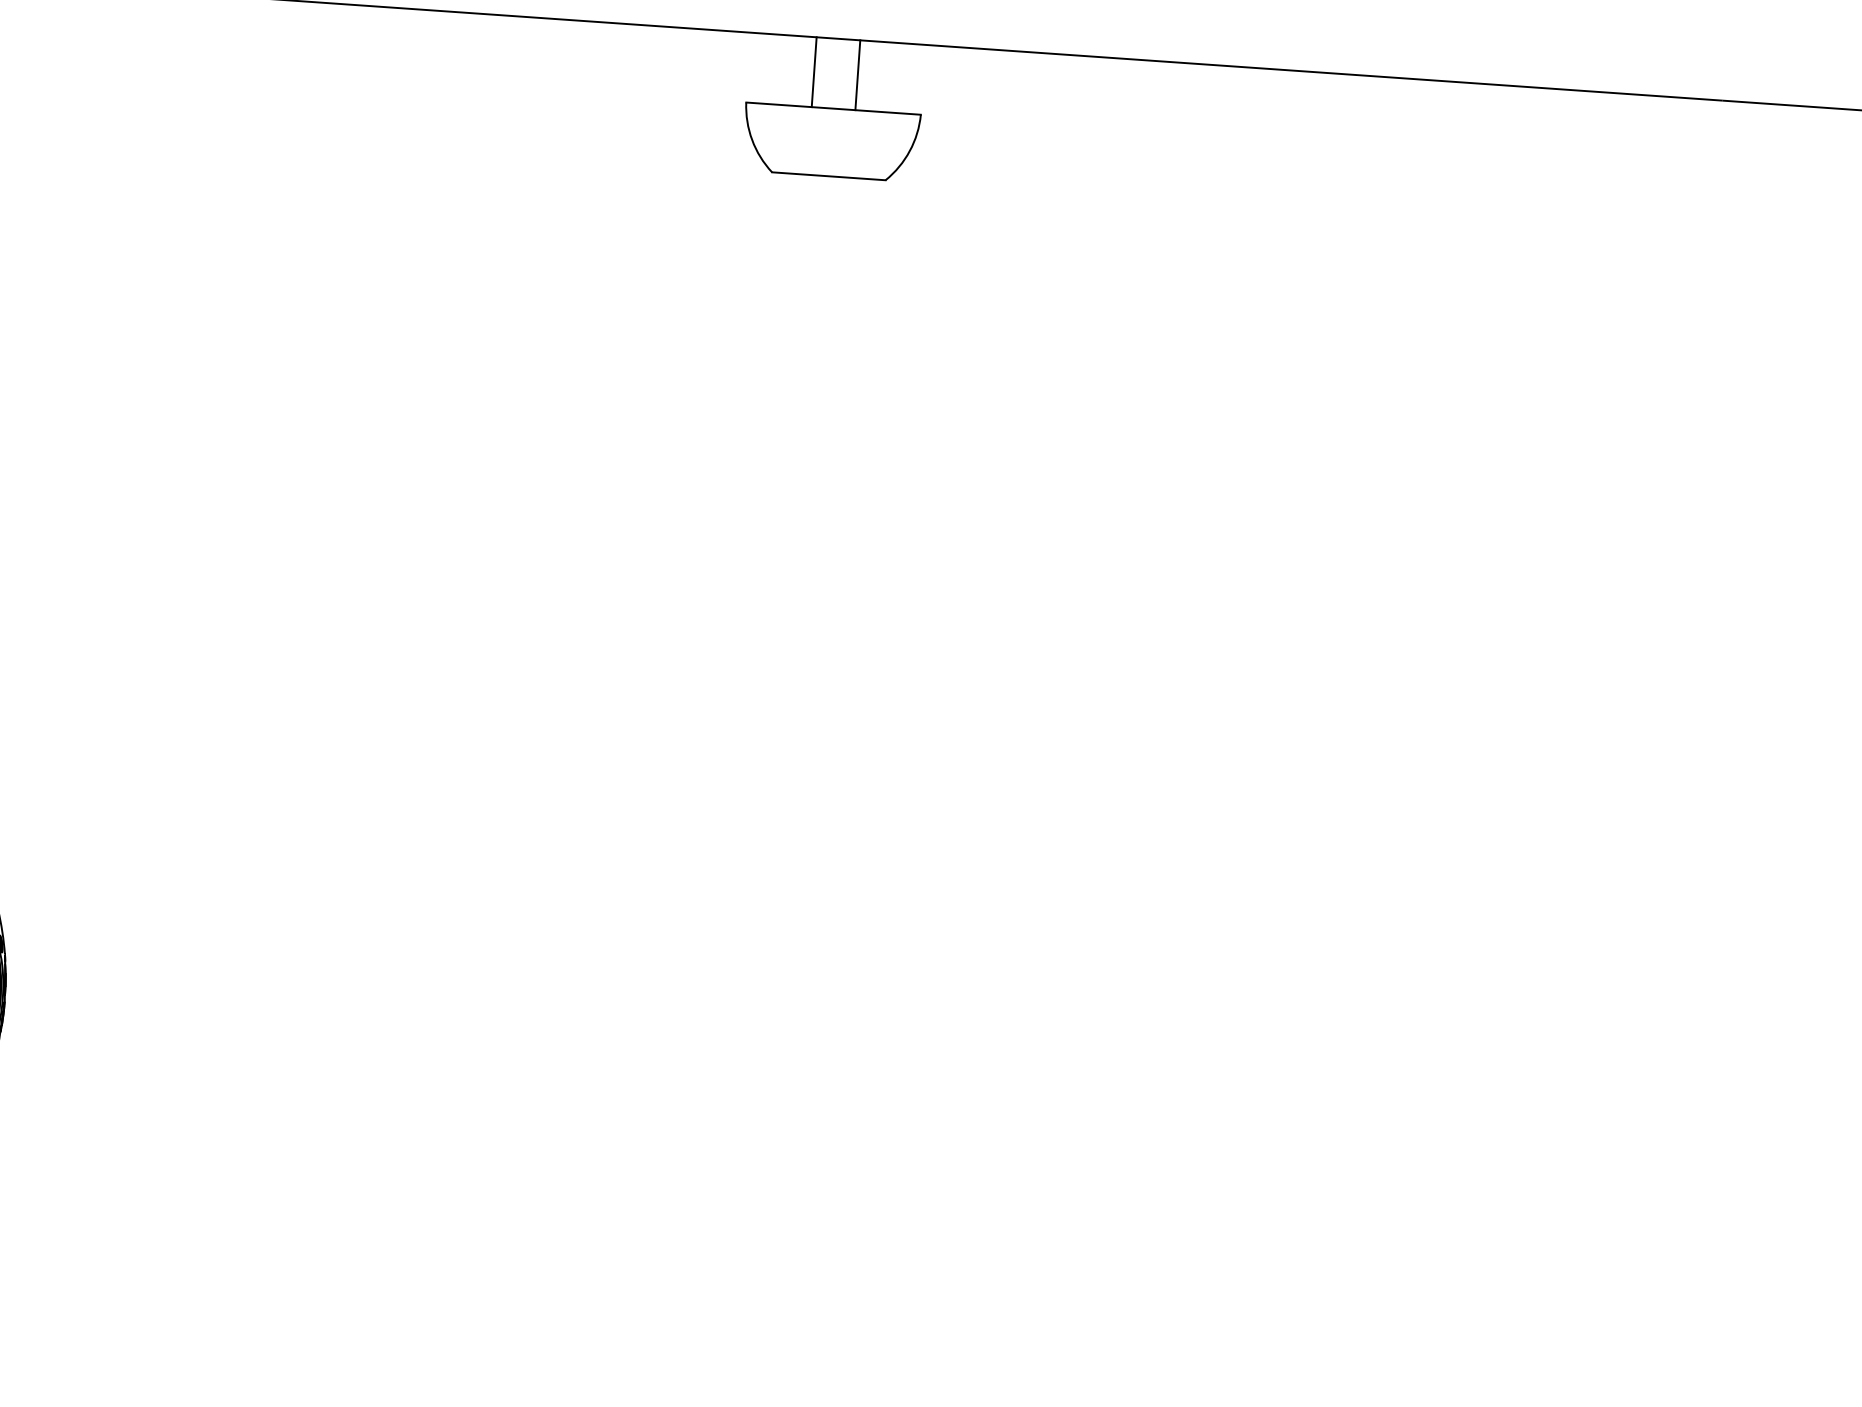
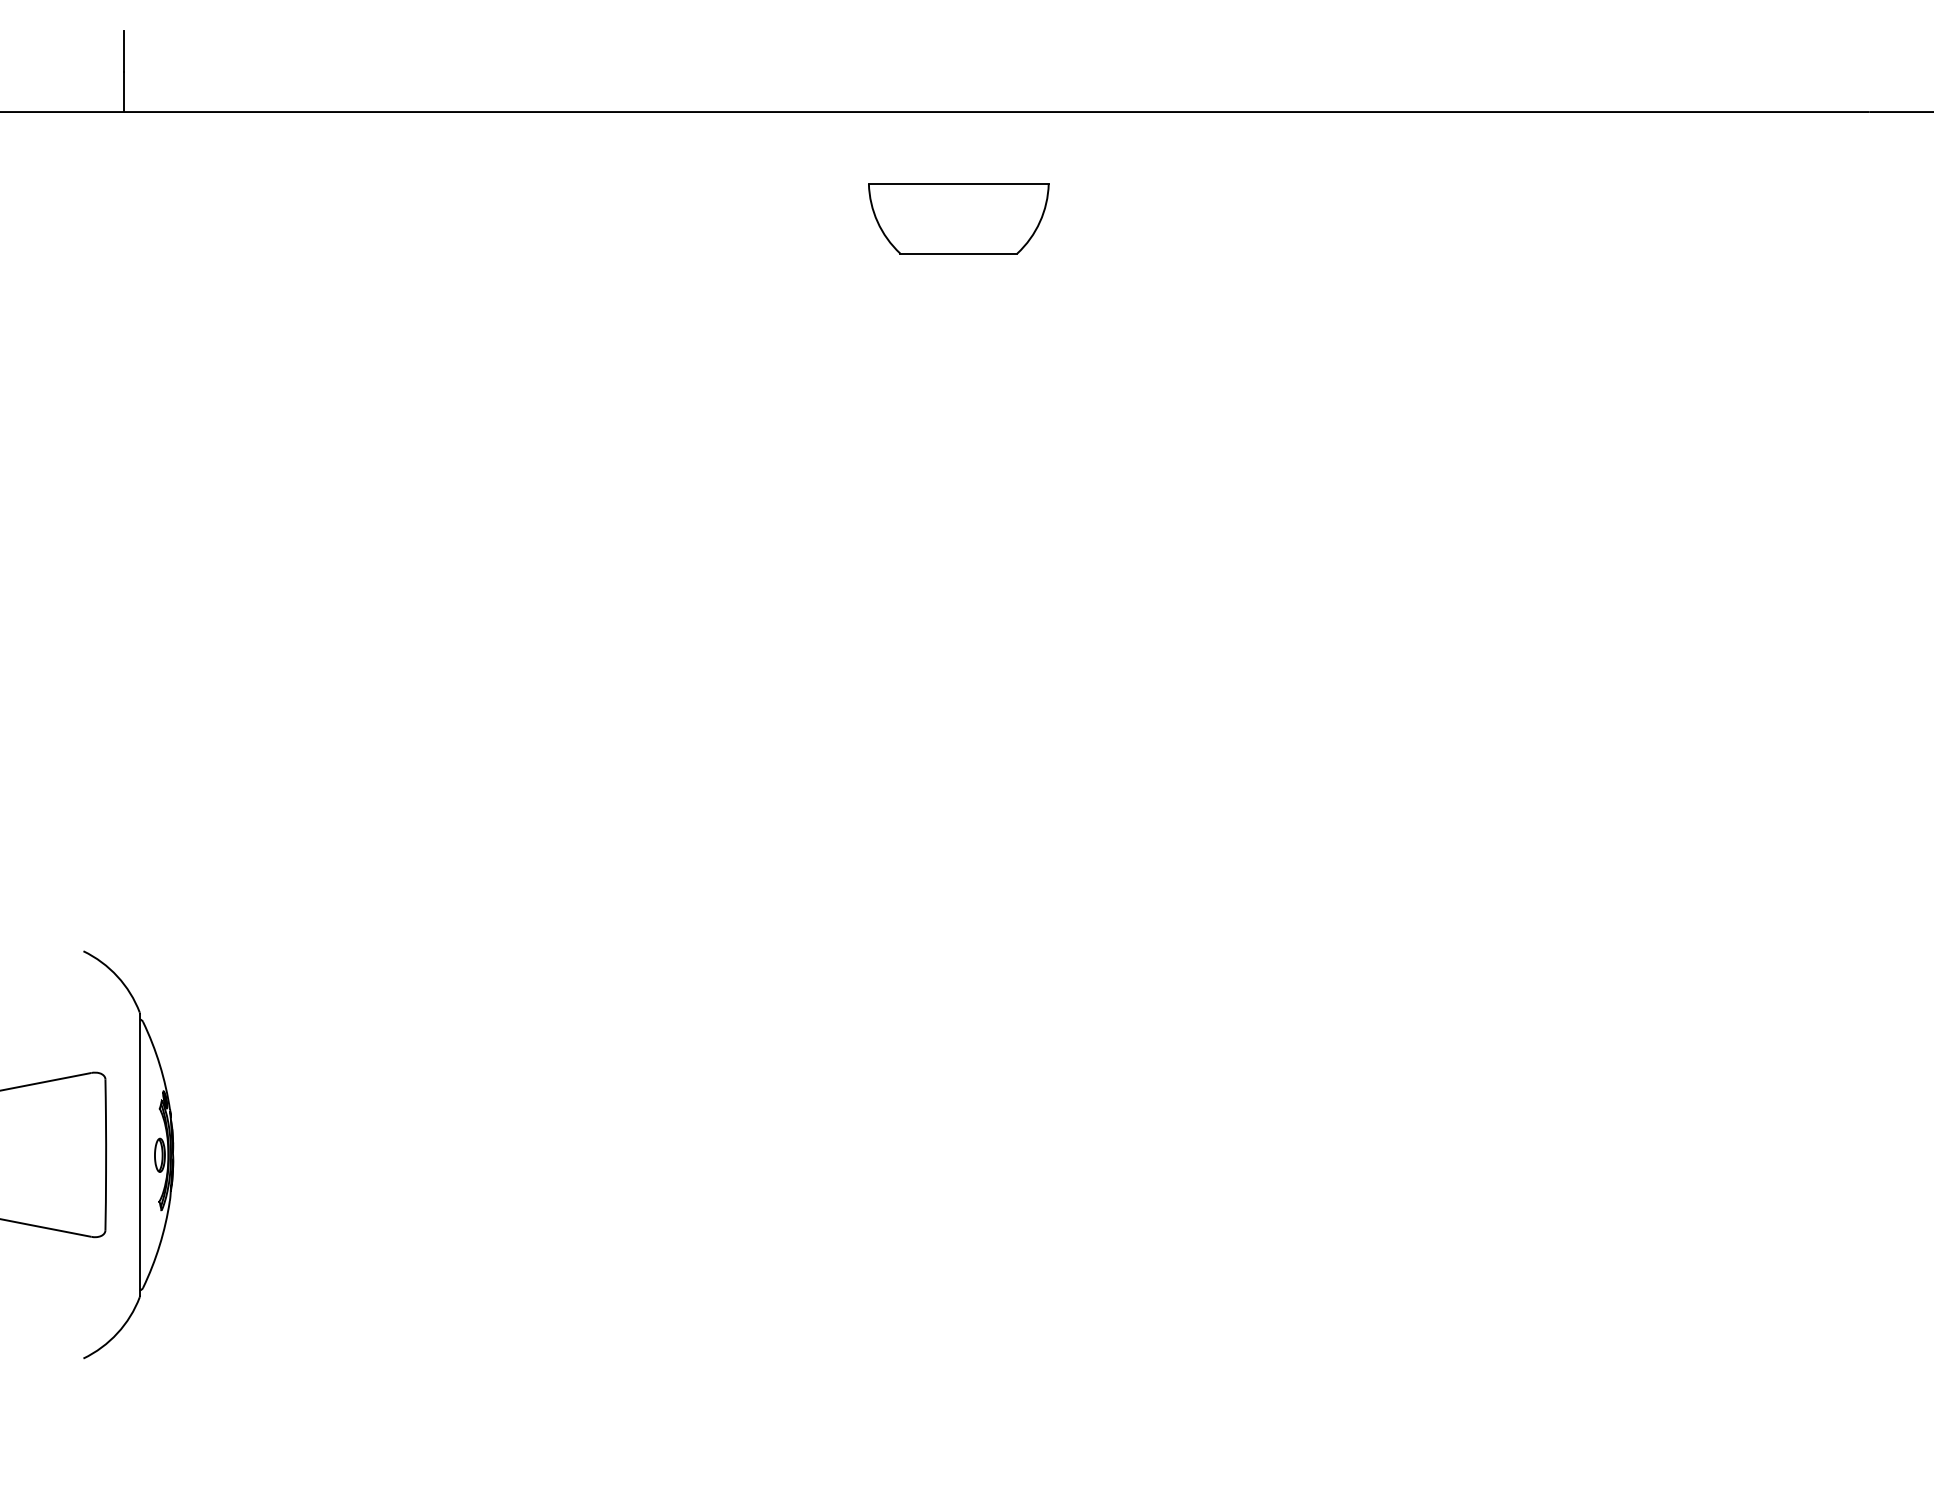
line: (814, 71) -> (936, 147), removed
line: (858, 74) -> (981, 147), removed

